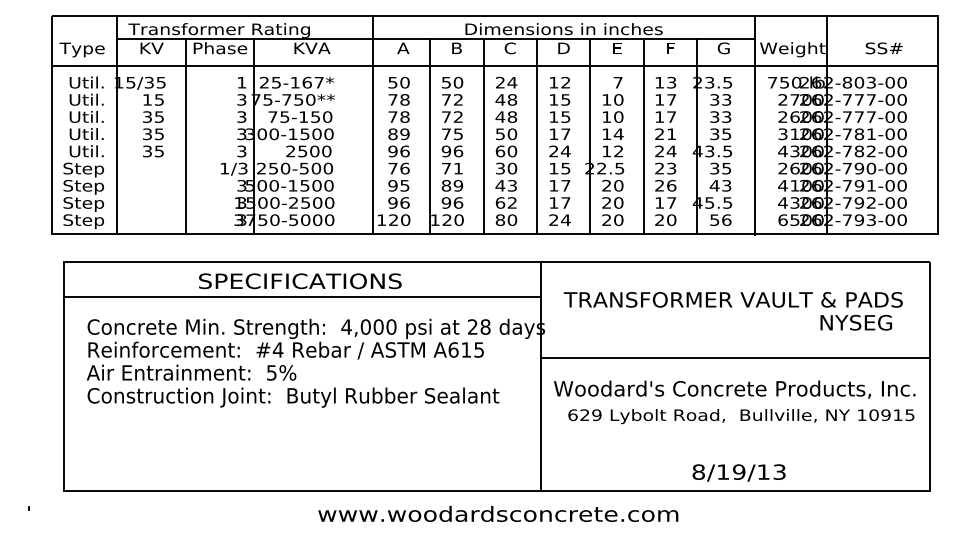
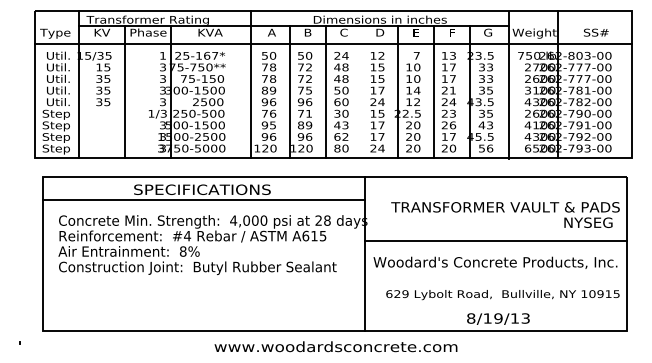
line: (537, 135) -> (362, 91), removed
text: (733, 310) -> (505, 214), moved
text: (272, 372) -> (183, 251), 5% -> 8%
text: (740, 417) -> (502, 295), moved

